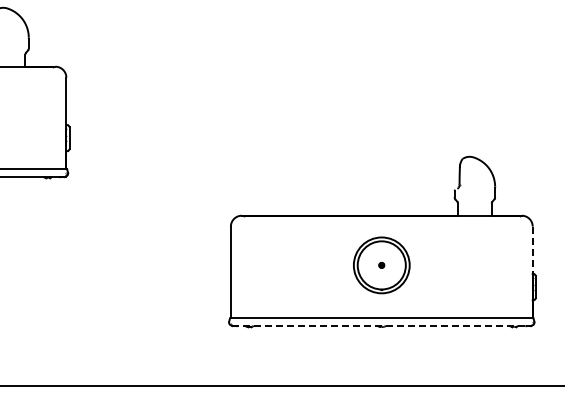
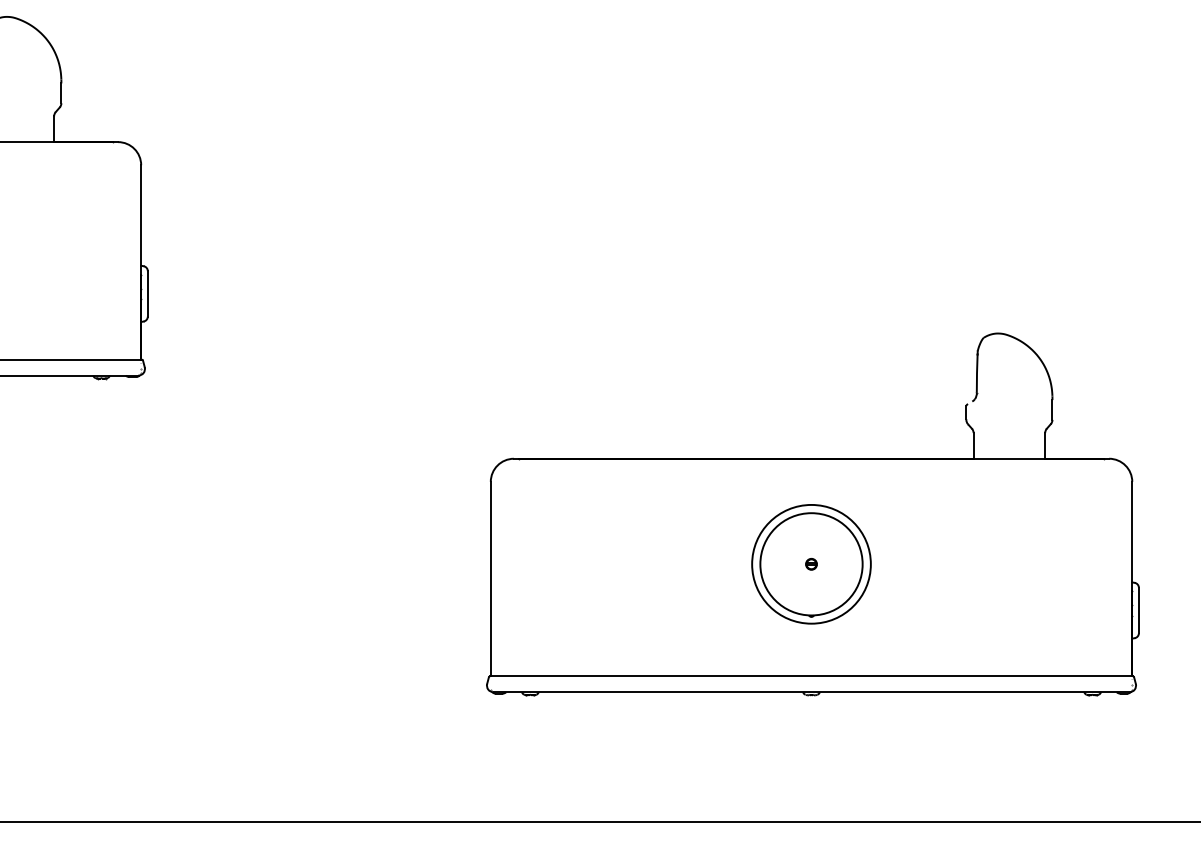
line: (532, 252) -> (1131, 536), dashed -> solid
line: (382, 325) -> (813, 692), dashed -> solid

